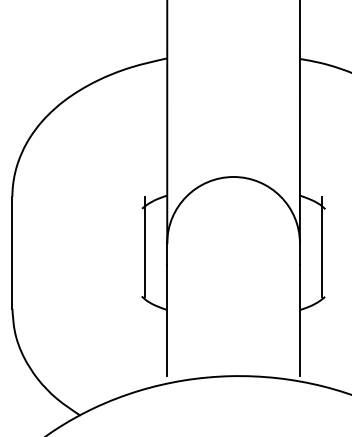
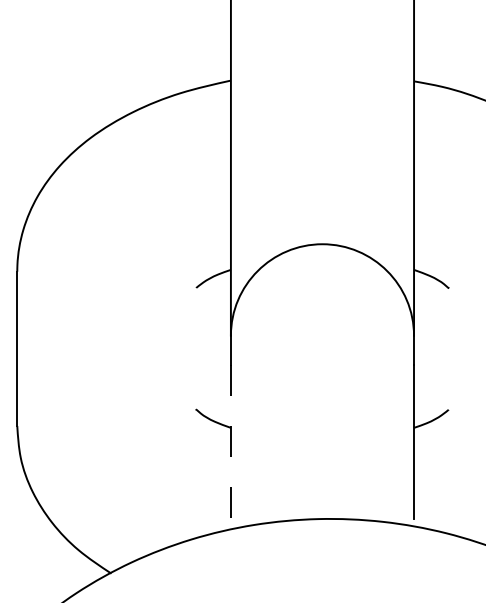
line: (145, 246) -> (200, 340), removed
line: (322, 246) -> (445, 340), removed
line: (167, 320) -> (231, 442), solid -> dashed

